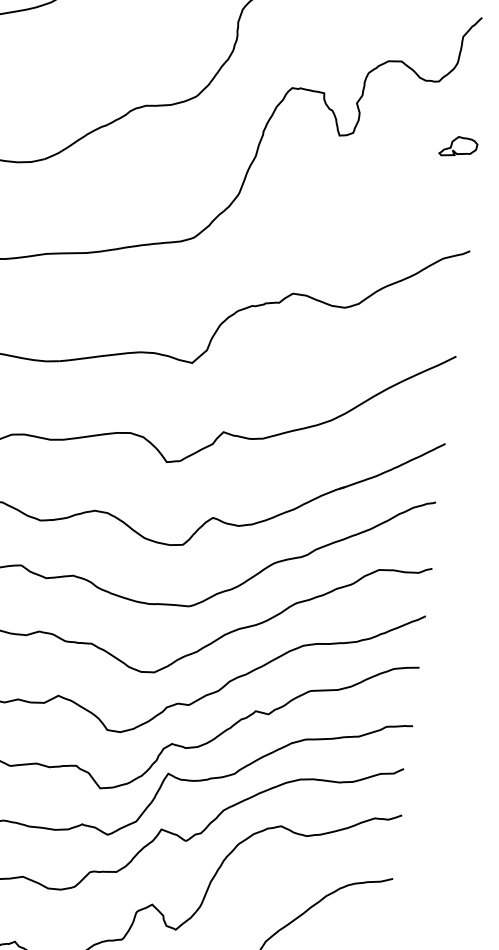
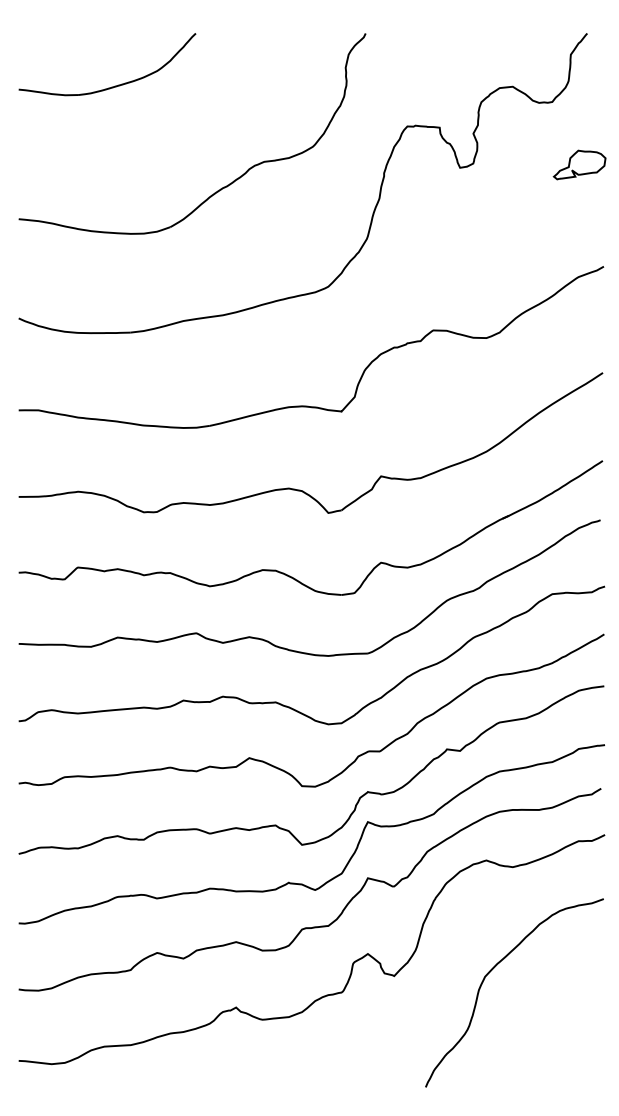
part: (458, 146) -> (579, 164), size x1.4

